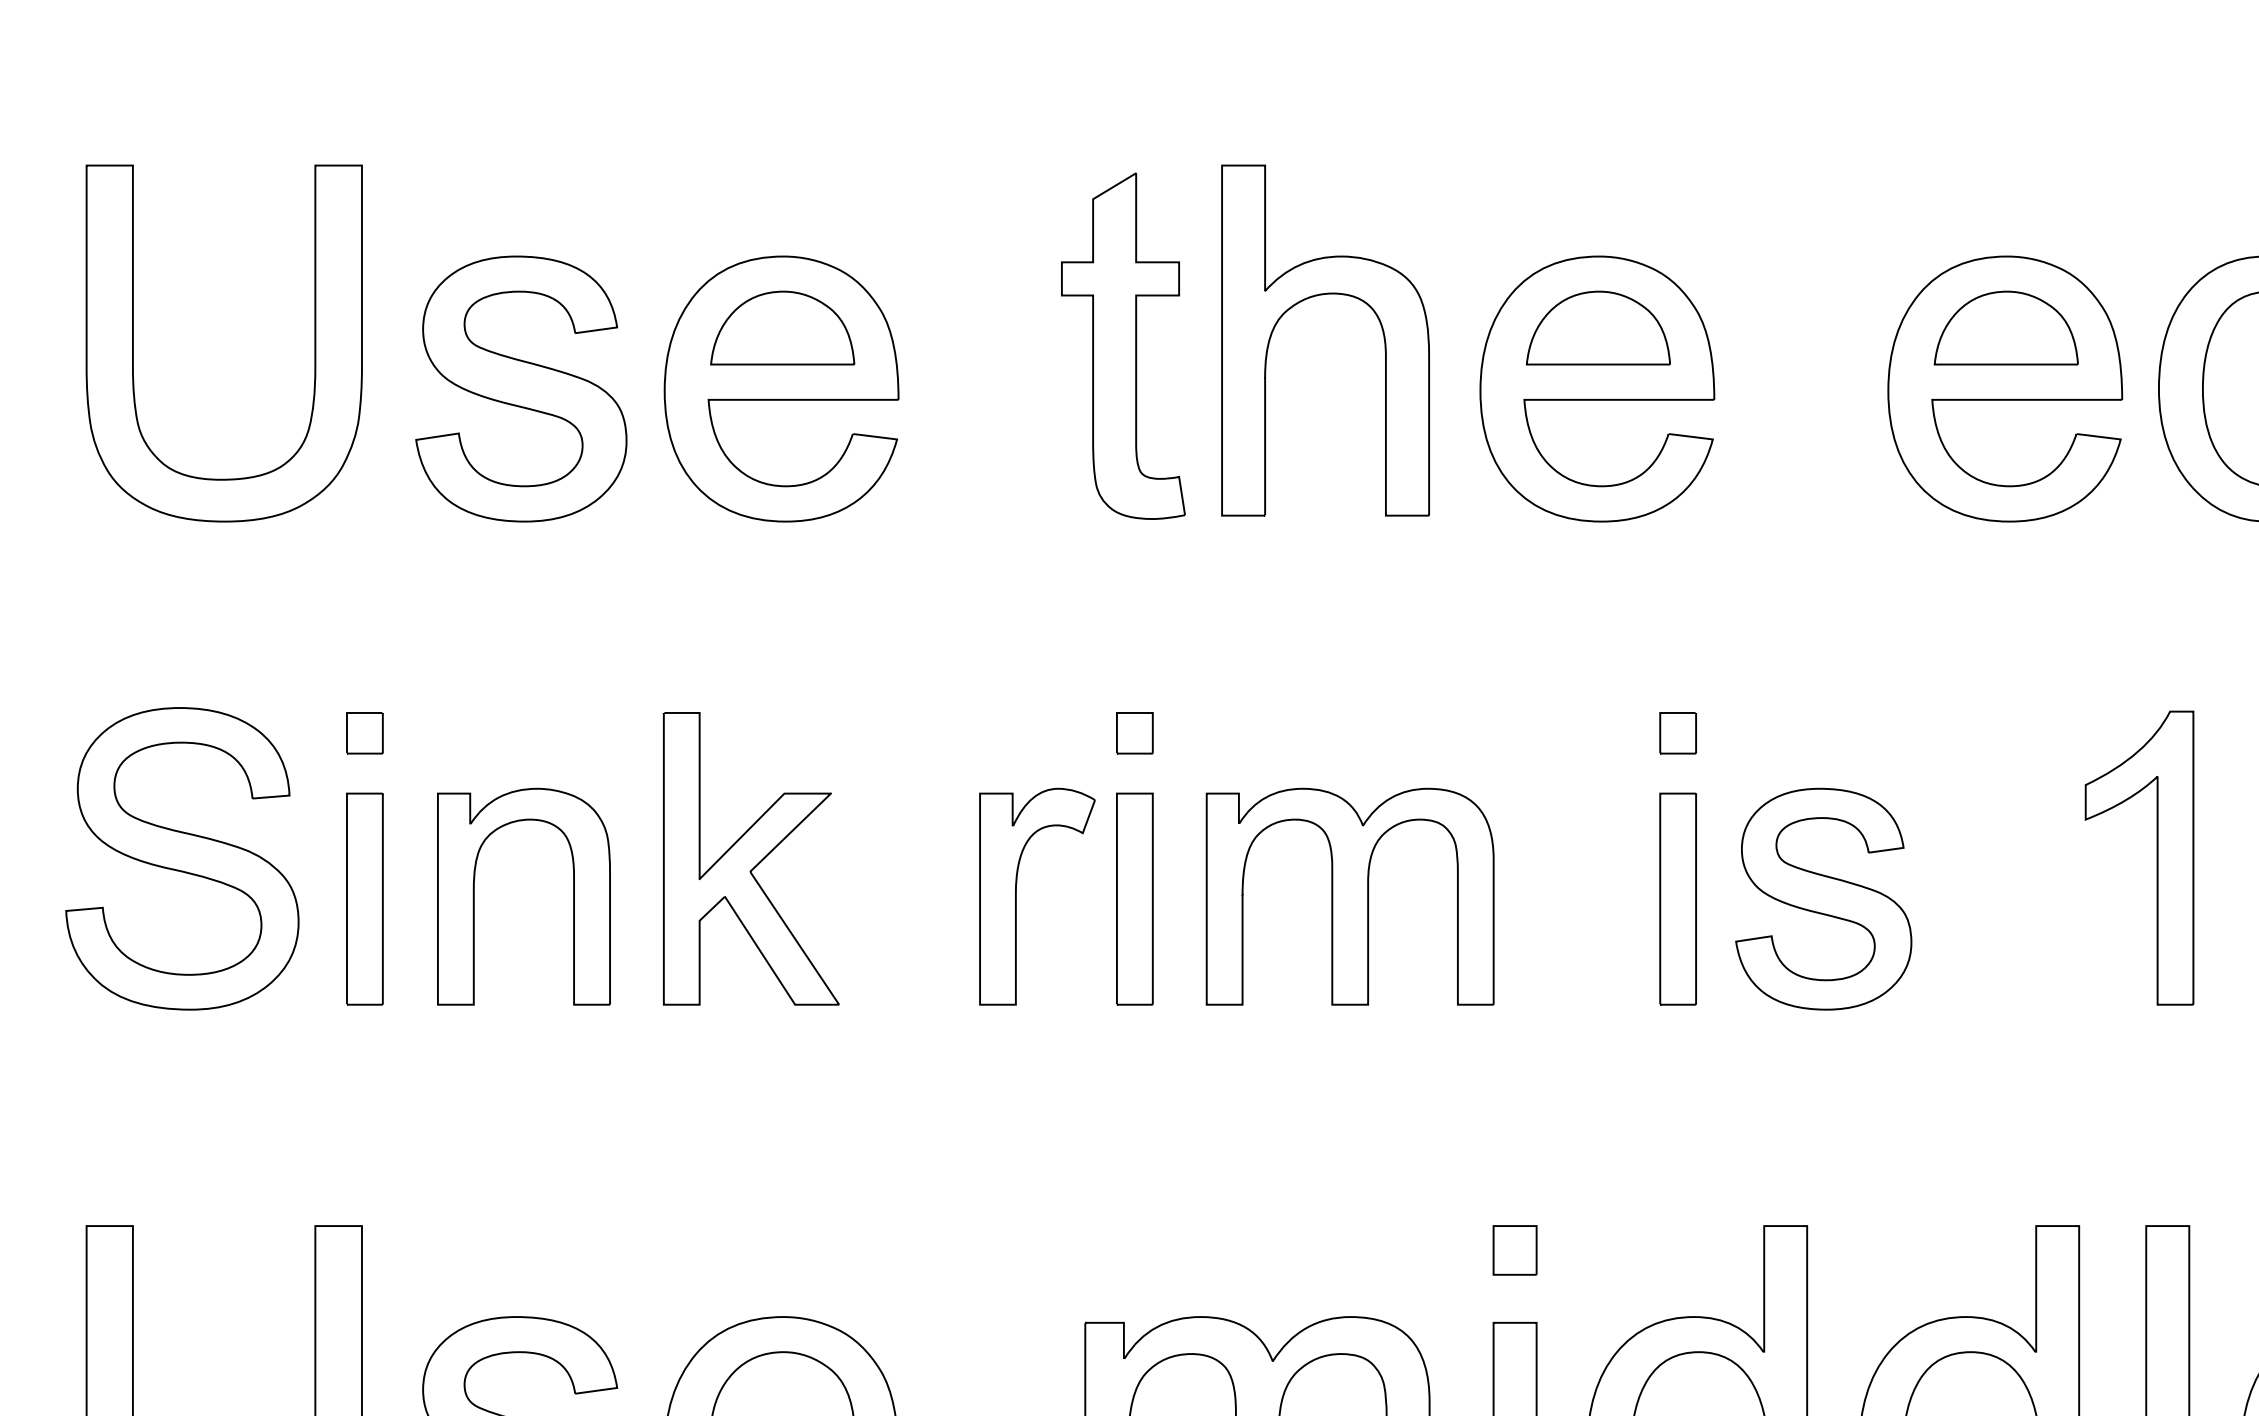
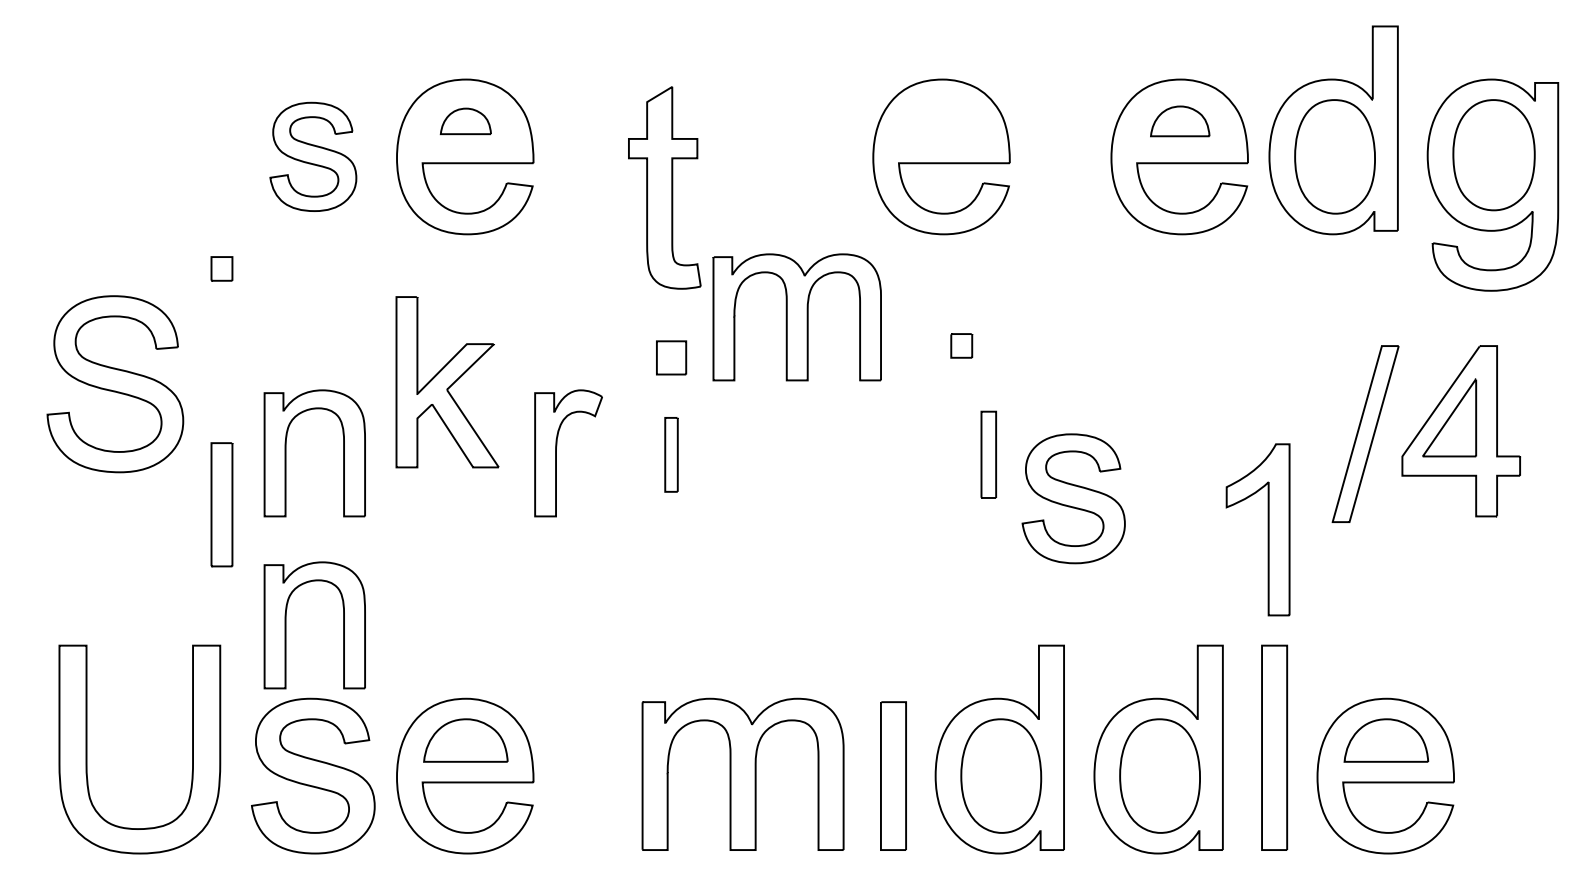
part: (1311, 299) -> (774, 104), removed
part: (782, 328) -> (465, 121), size x0.6
part: (1597, 328) -> (941, 121), removed
part: (2004, 328) -> (1179, 121), size x0.7
part: (134, 343) -> (87, 130), removed
part: (1122, 345) -> (664, 187), moved
part: (521, 388) -> (313, 156), size x0.7
part: (364, 732) -> (221, 268), moved
part: (1134, 732) -> (671, 357), size x1.4
part: (1677, 732) -> (961, 345), moved
part: (2155, 857) -> (1267, 529), moved
part: (182, 859) -> (115, 384), moved
part: (751, 859) -> (447, 382), moved
part: (1016, 896) -> (556, 453), moved
part: (1348, 896) -> (796, 317), moved
part: (364, 898) -> (221, 504), moved
part: (1134, 898) -> (671, 454), size x0.6
part: (1677, 898) -> (988, 454), size x0.7
part: (1823, 898) -> (1073, 498), moved
part: (475, 1191) -> (286, 625), added
part: (1515, 1249) -> (893, 659), removed

